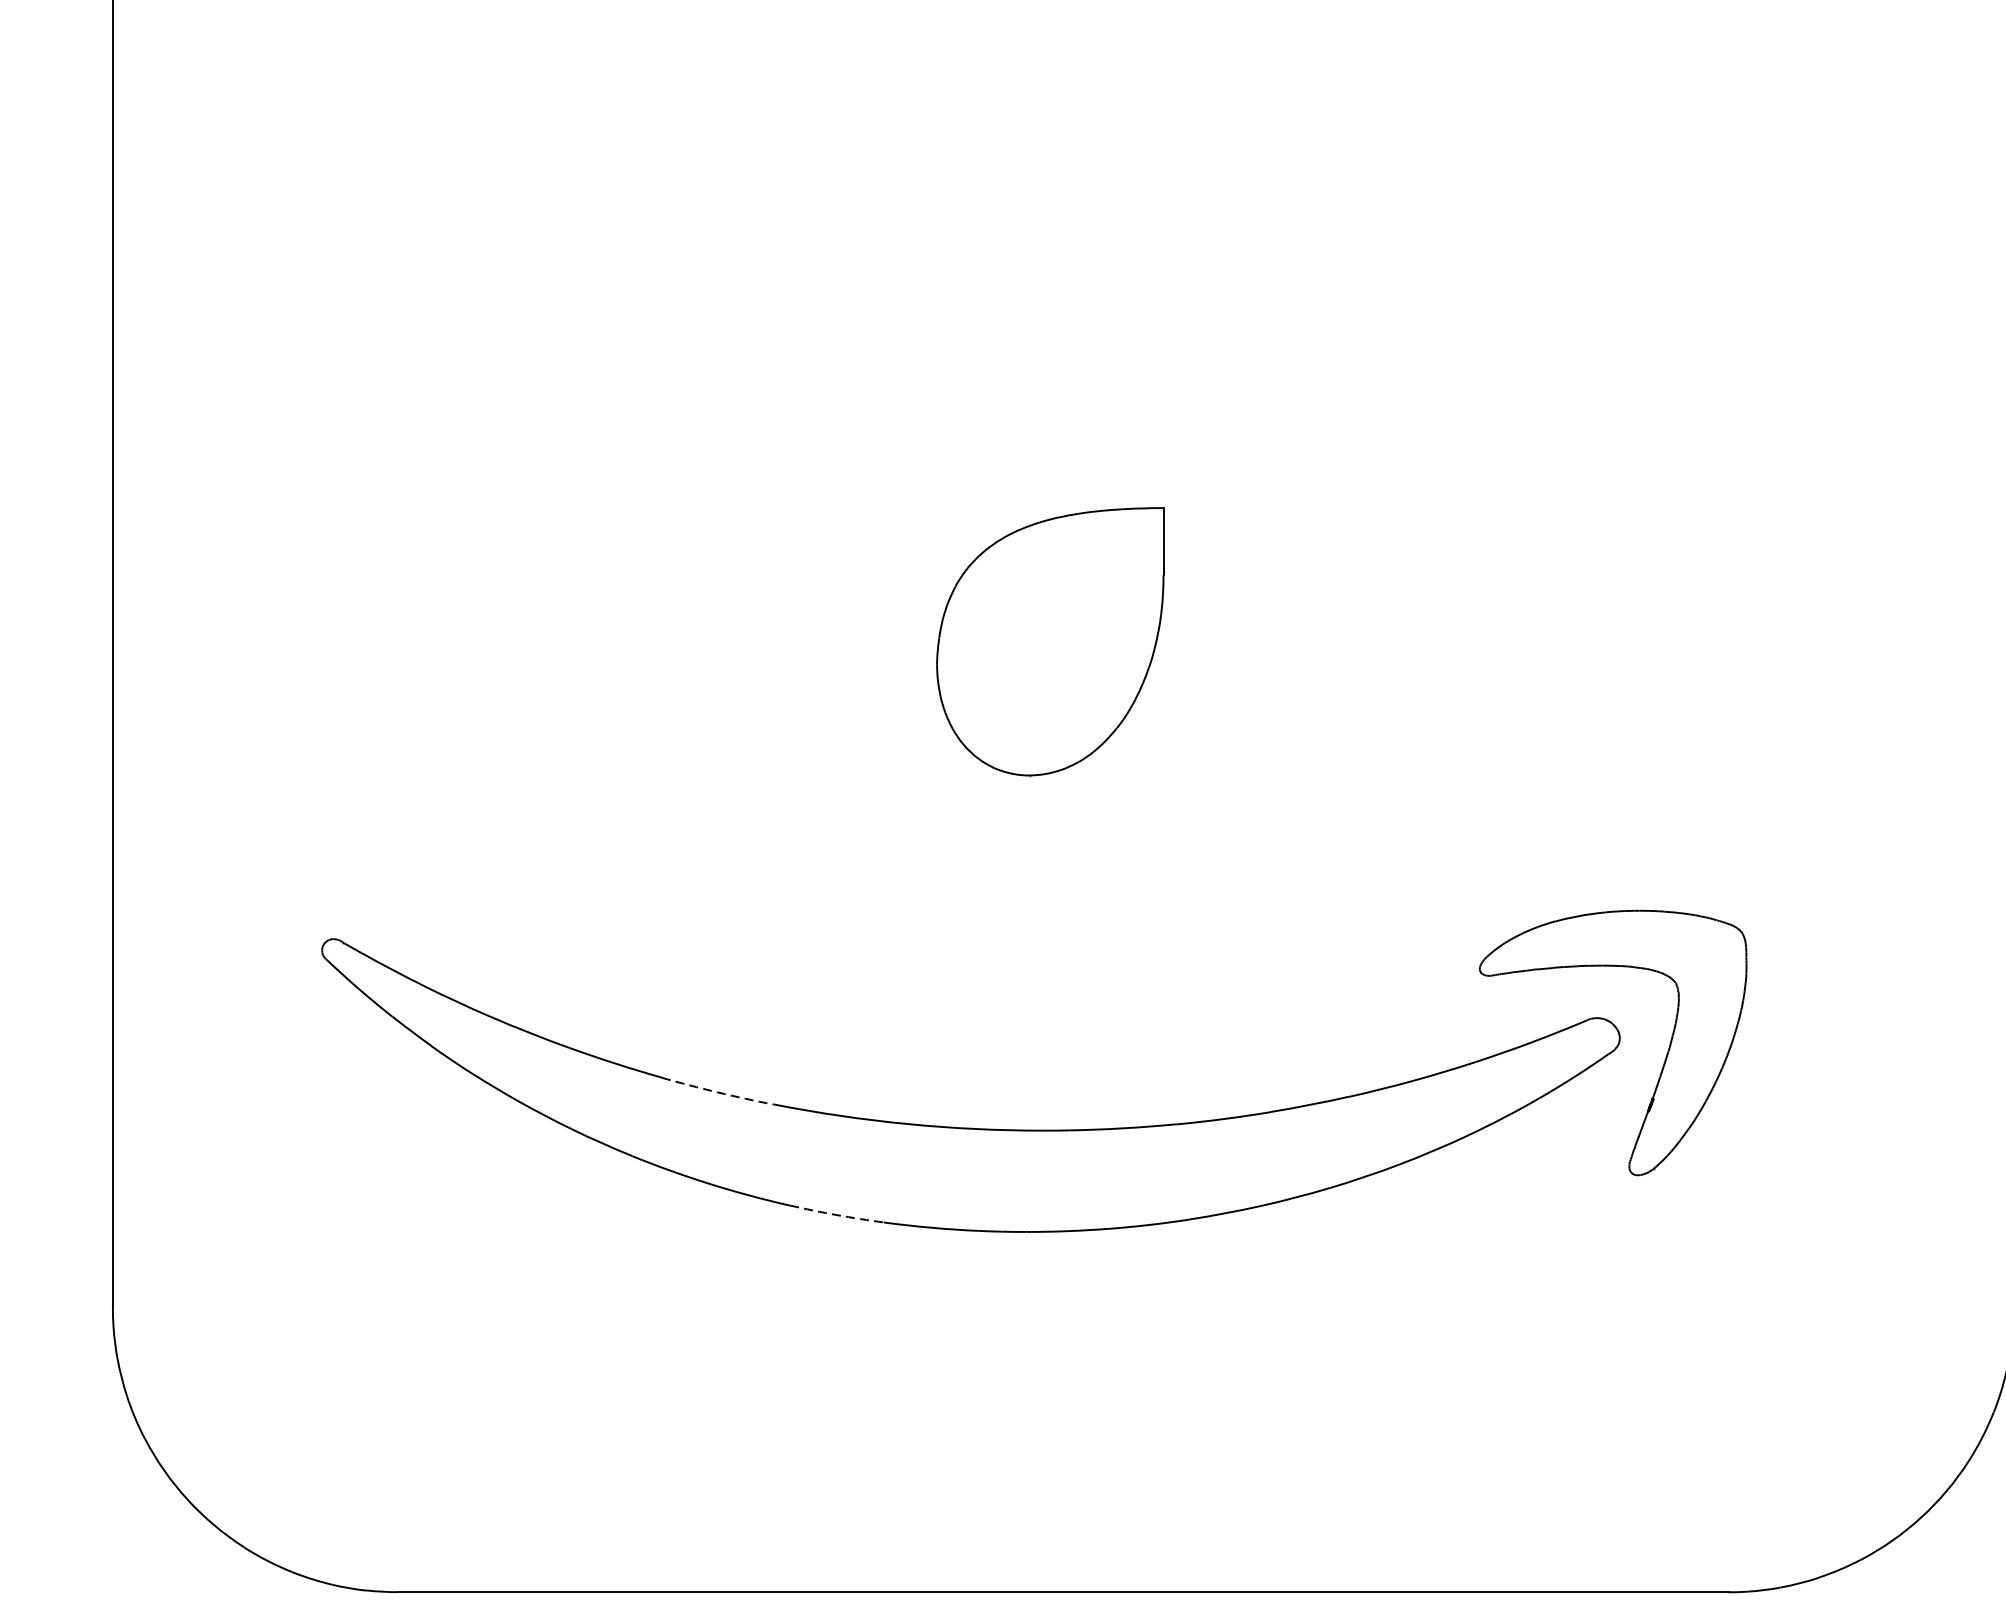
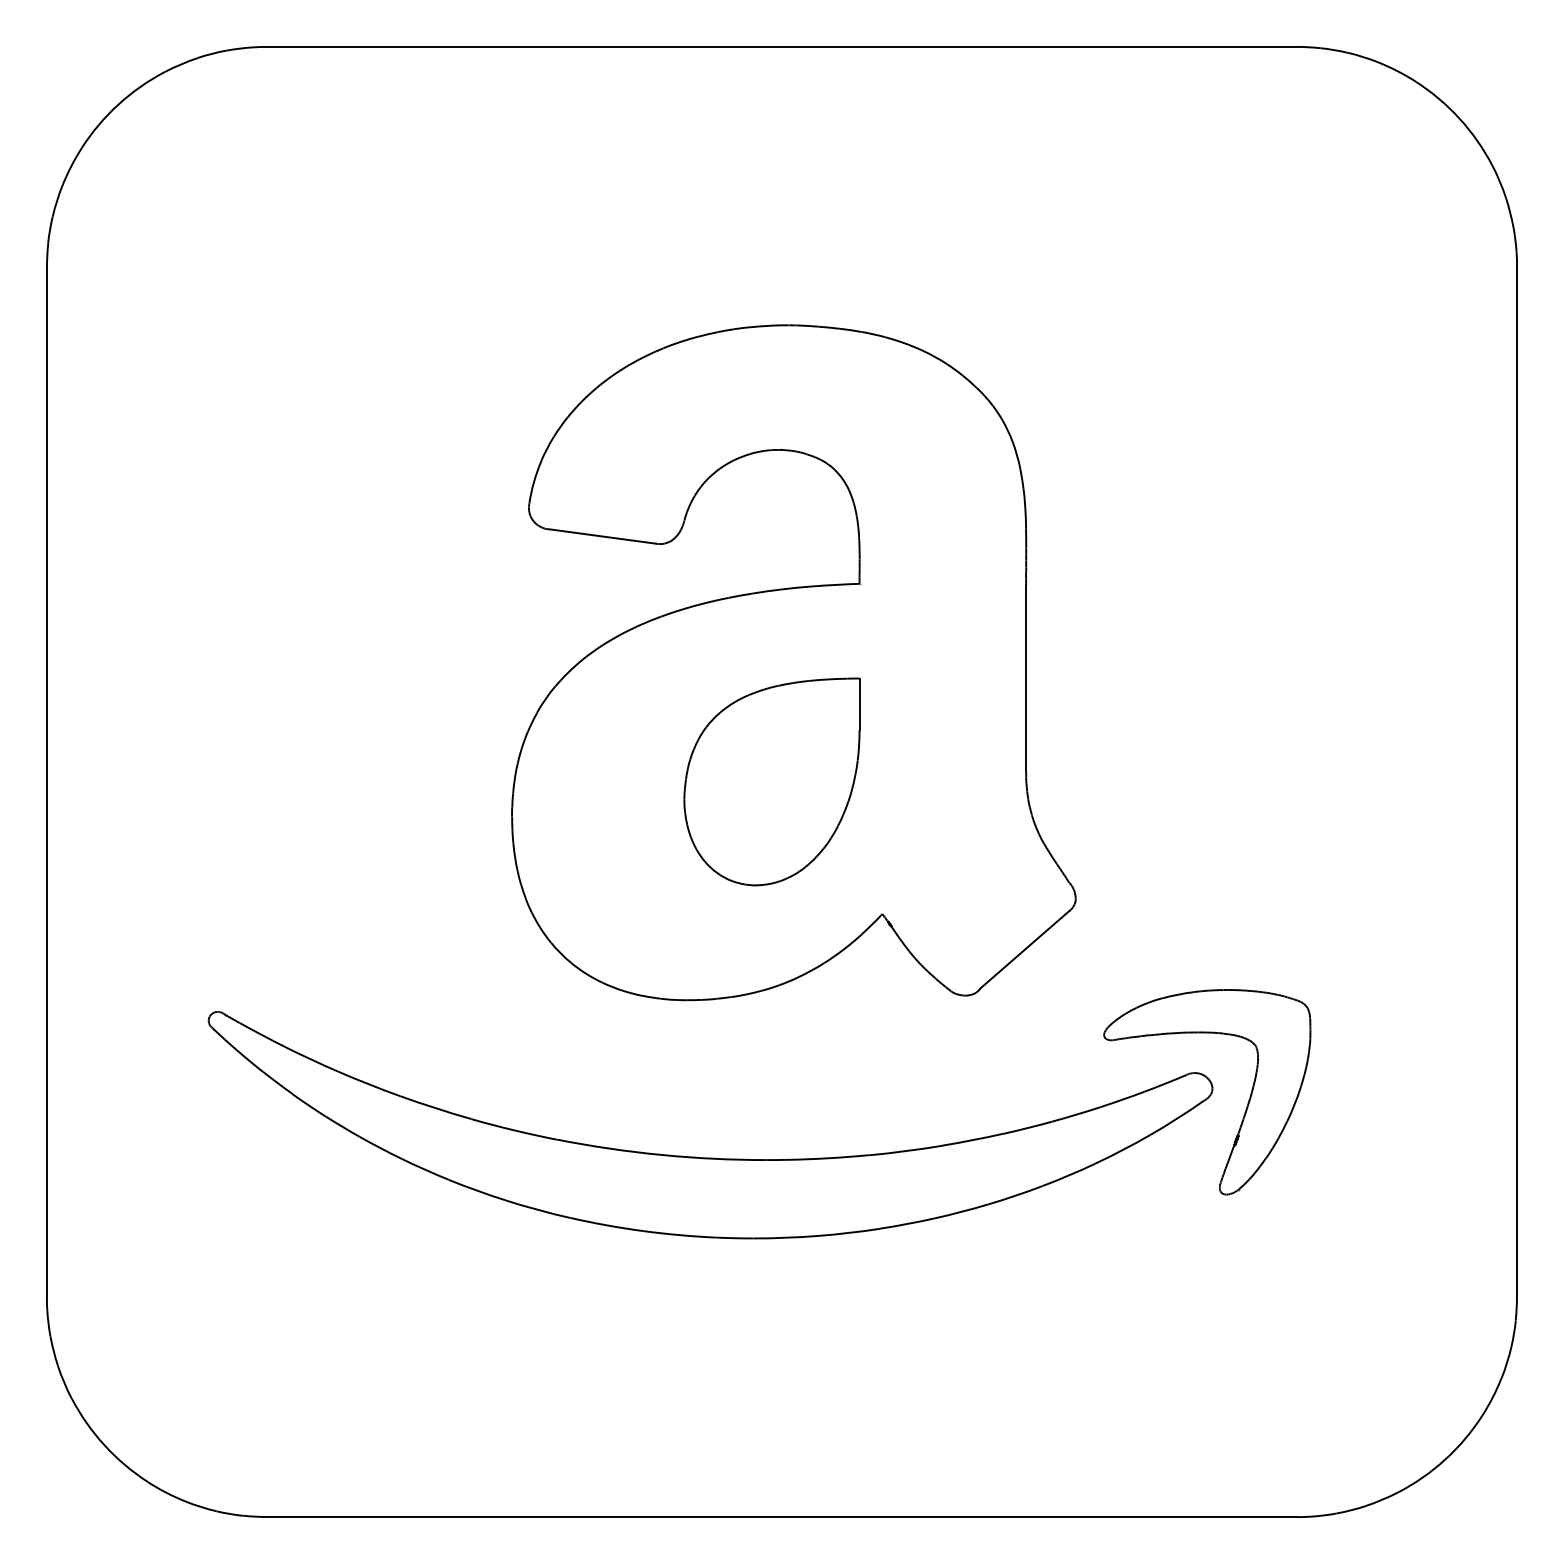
part: (1078, 487) -> (793, 662), added
arc: (717, 1092) -> (514, 1130), dashed -> solid
arc: (836, 1215) -> (606, 1225), dashed -> solid

